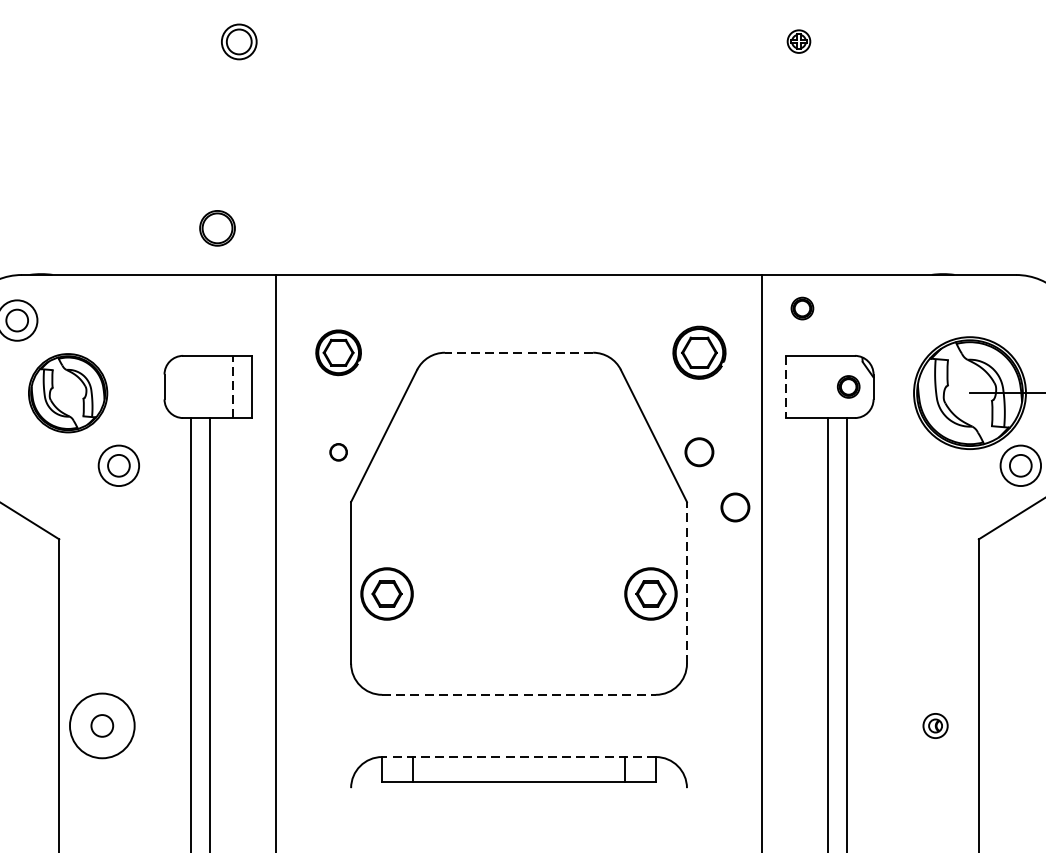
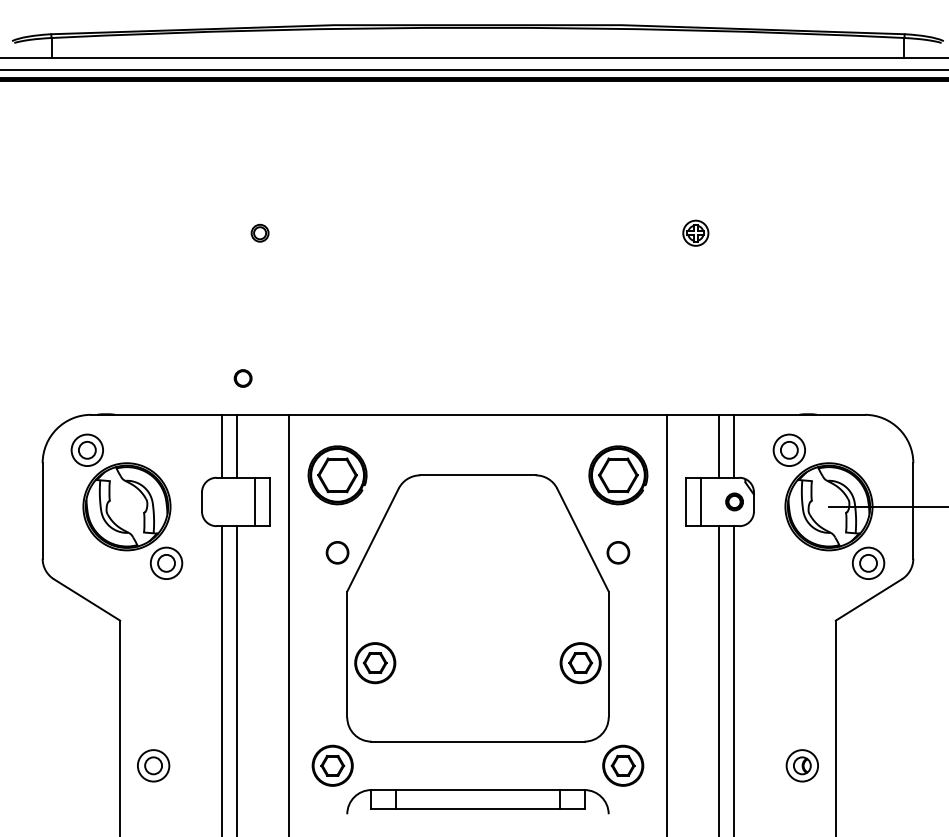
part: (238, 40) -> (259, 232), size x0.62
part: (798, 40) -> (695, 232), size x1.43
part: (216, 228) -> (242, 378), size x0.62
part: (802, 307) -> (698, 440), removed
line: (190, 314) -> (222, 445), added
line: (210, 314) -> (237, 445), added
line: (828, 314) -> (718, 445), added
line: (847, 314) -> (733, 445), added
part: (917, 319) -> (788, 449), added
part: (338, 352) -> (337, 475), size x1.67
line: (518, 352) -> (477, 475), dashed -> solid
part: (699, 352) -> (618, 475), size x1.43
line: (233, 386) -> (255, 501), dashed -> solid
line: (804, 386) -> (700, 501), added
line: (785, 387) -> (685, 502), dashed -> solid
part: (67, 392) -> (126, 506), size x1.43
part: (338, 451) -> (337, 552), size x1.67
part: (735, 507) -> (646, 595), removed
line: (686, 582) -> (608, 654), dashed -> solid
line: (518, 694) -> (477, 741), dashed -> solid
circle: (102, 725) -> (153, 765), size x0.62
part: (332, 725) -> (332, 765), added
part: (705, 725) -> (623, 765), added
part: (934, 725) -> (801, 765), size x1.67
line: (518, 757) -> (477, 790), dashed -> solid

